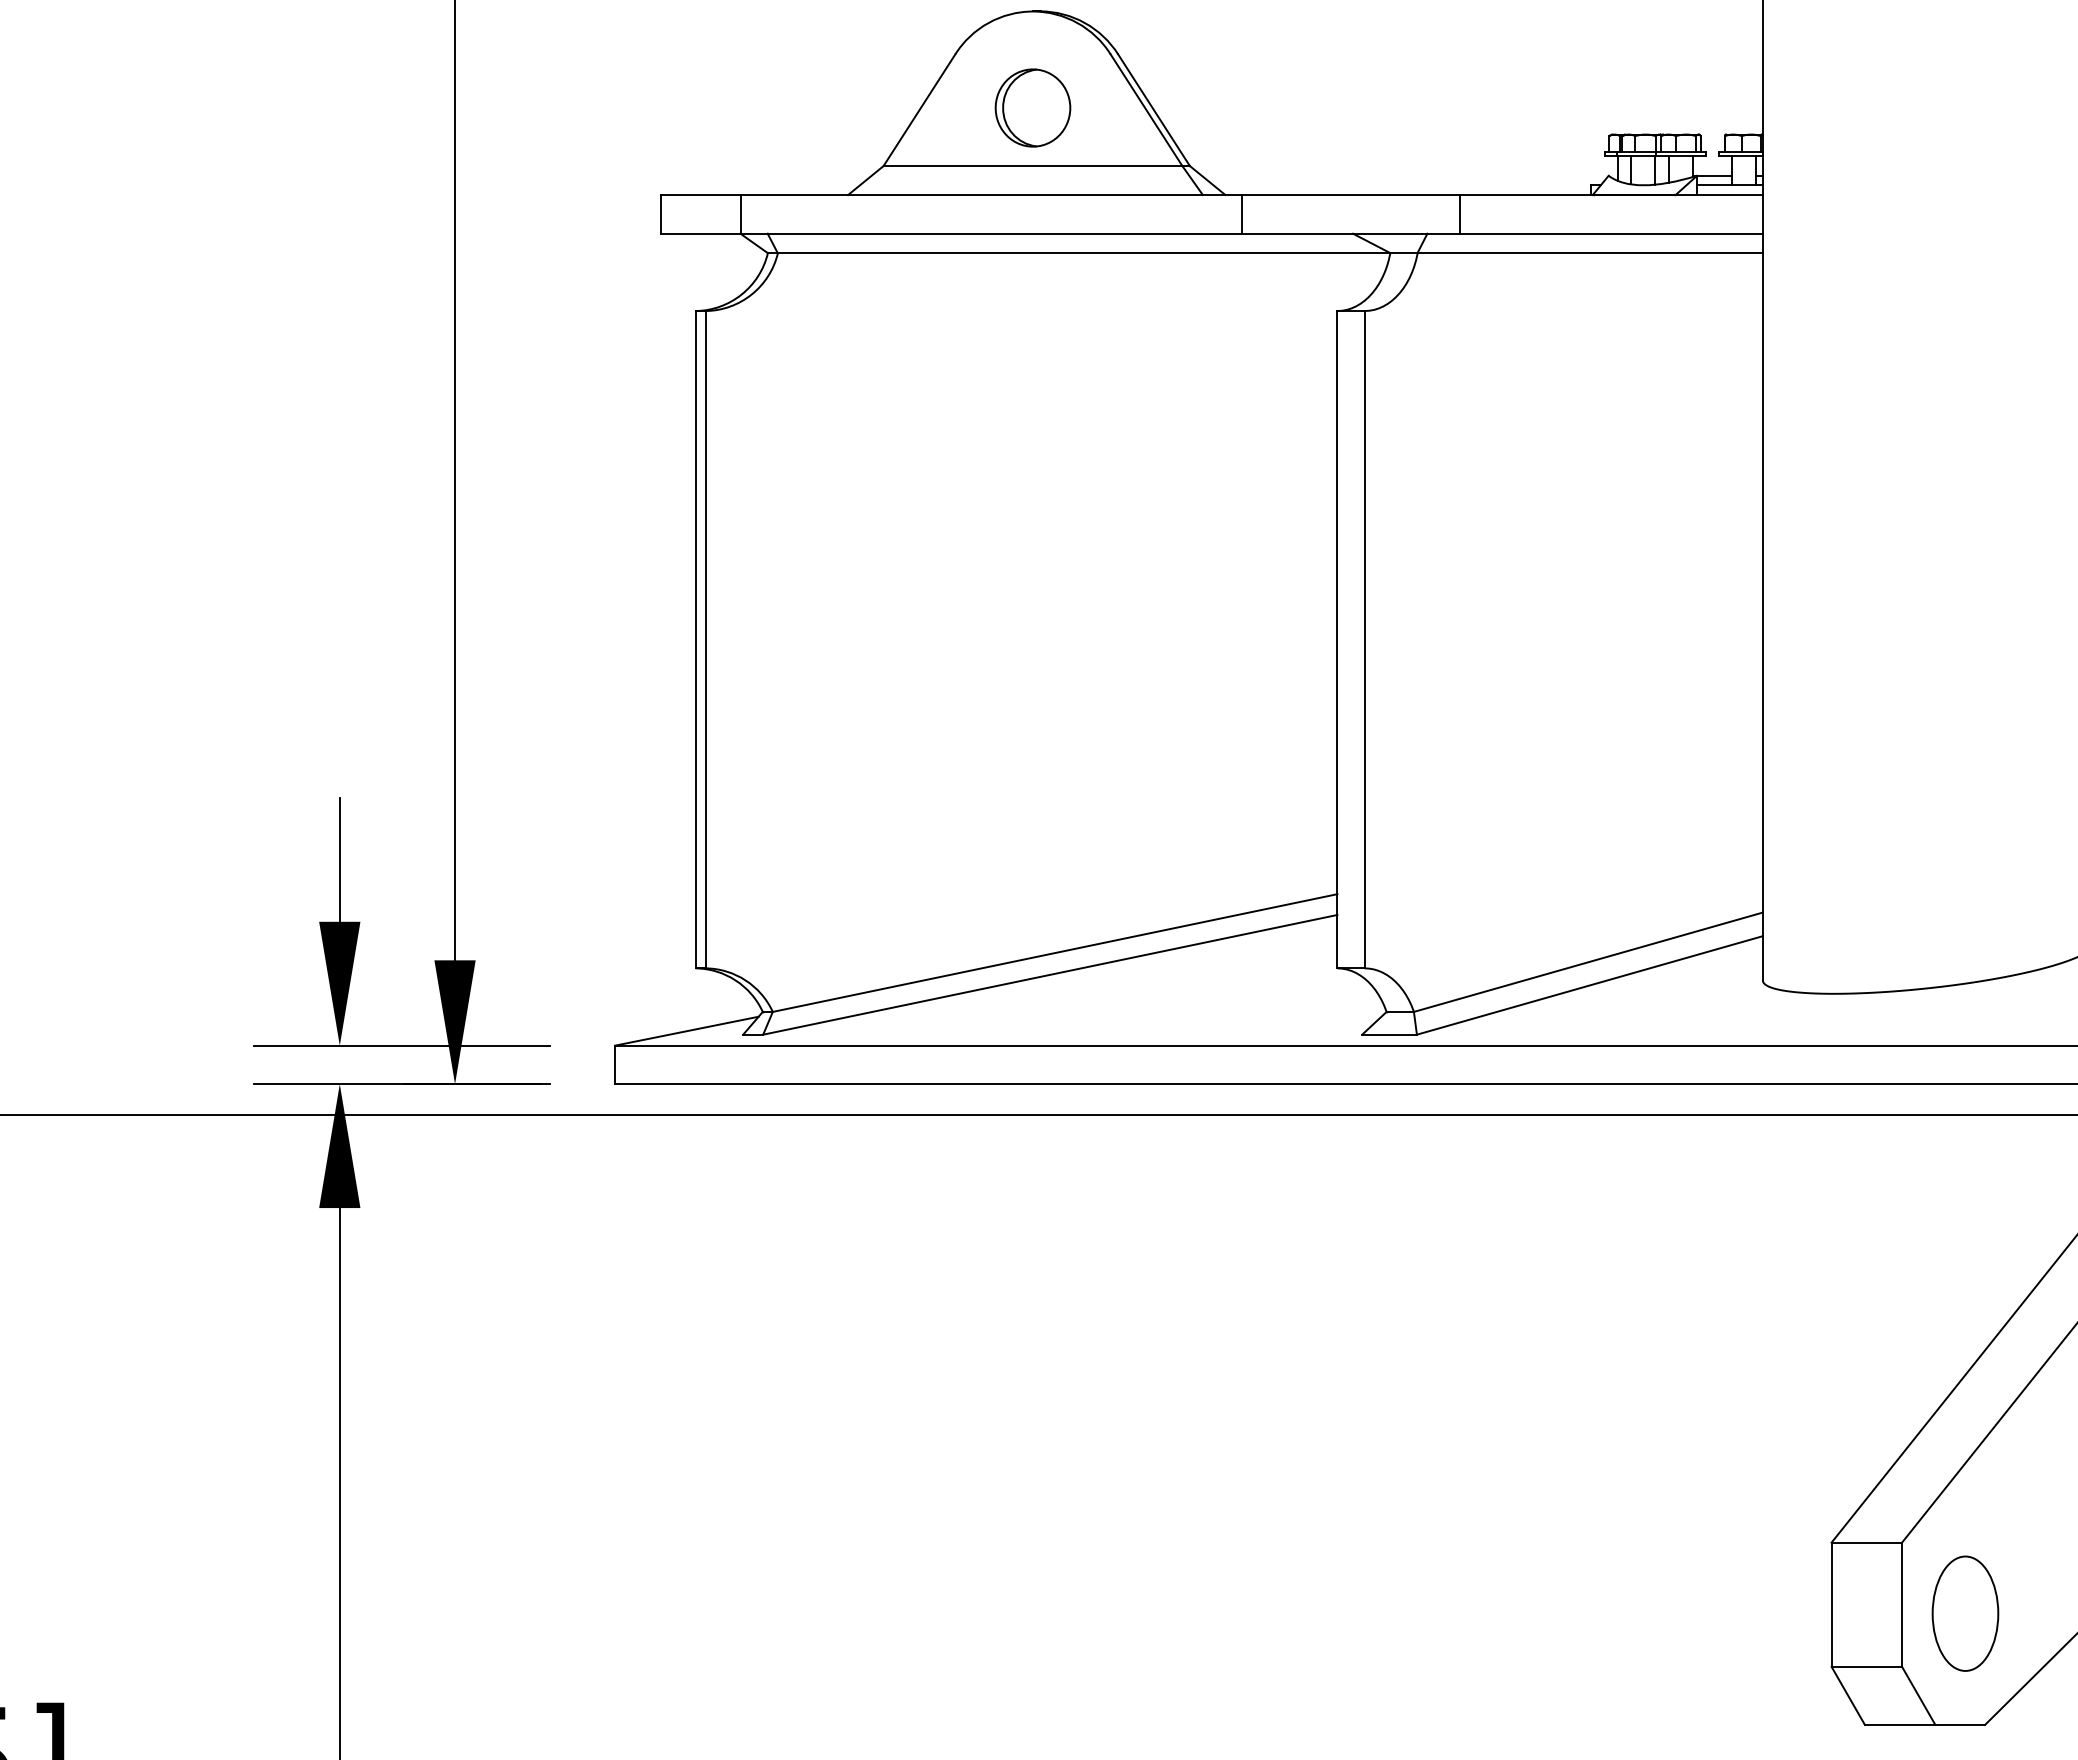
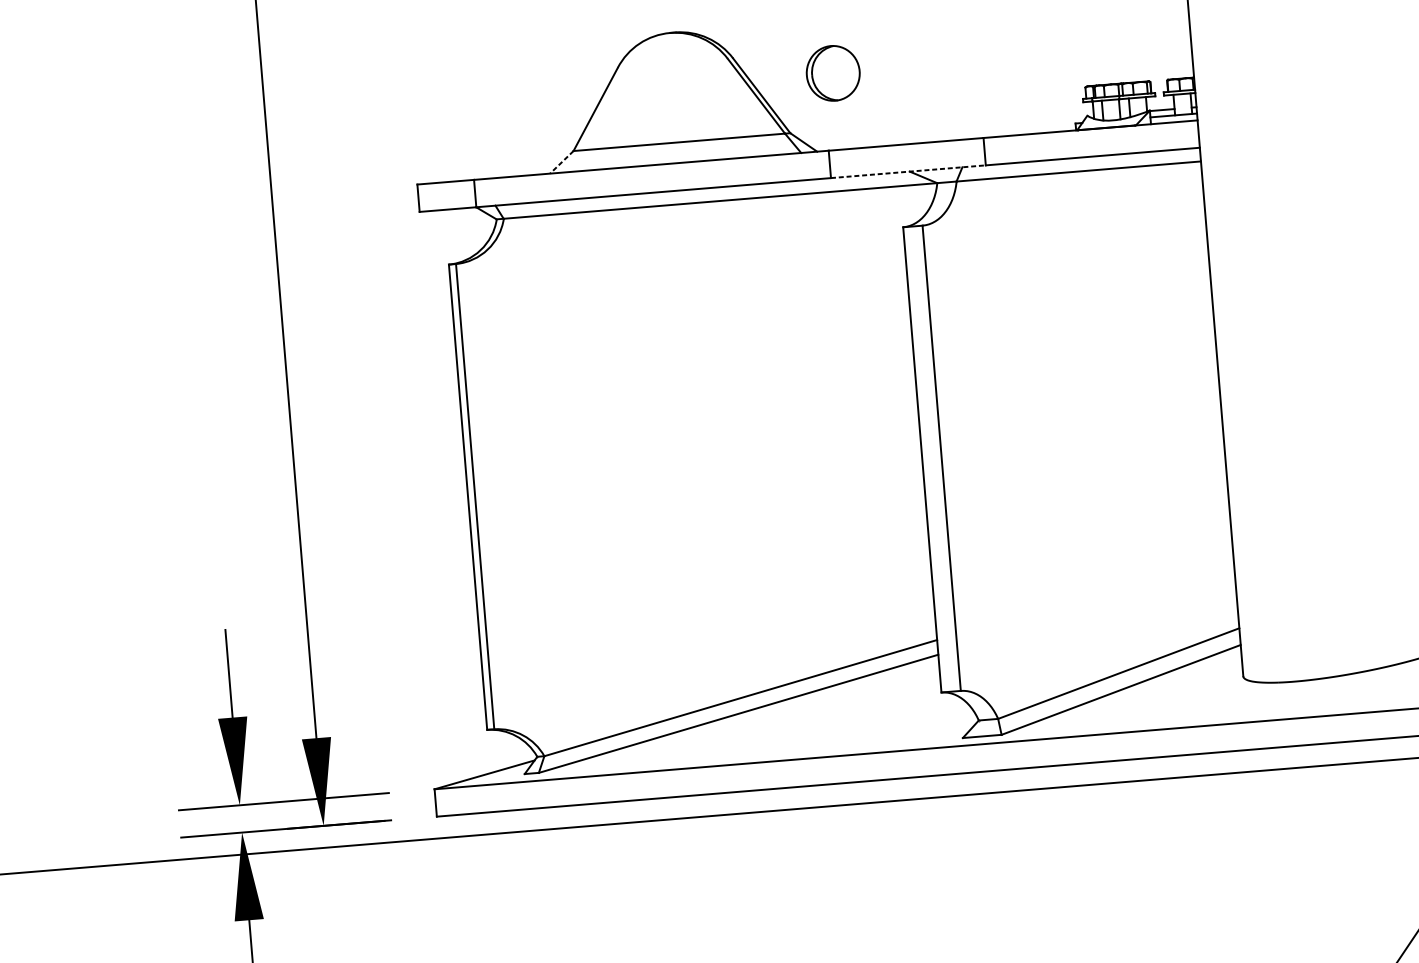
part: (1032, 107) -> (832, 73), moved
line: (865, 180) -> (561, 162), solid -> dashed
line: (1351, 233) -> (908, 171), solid -> dashed

